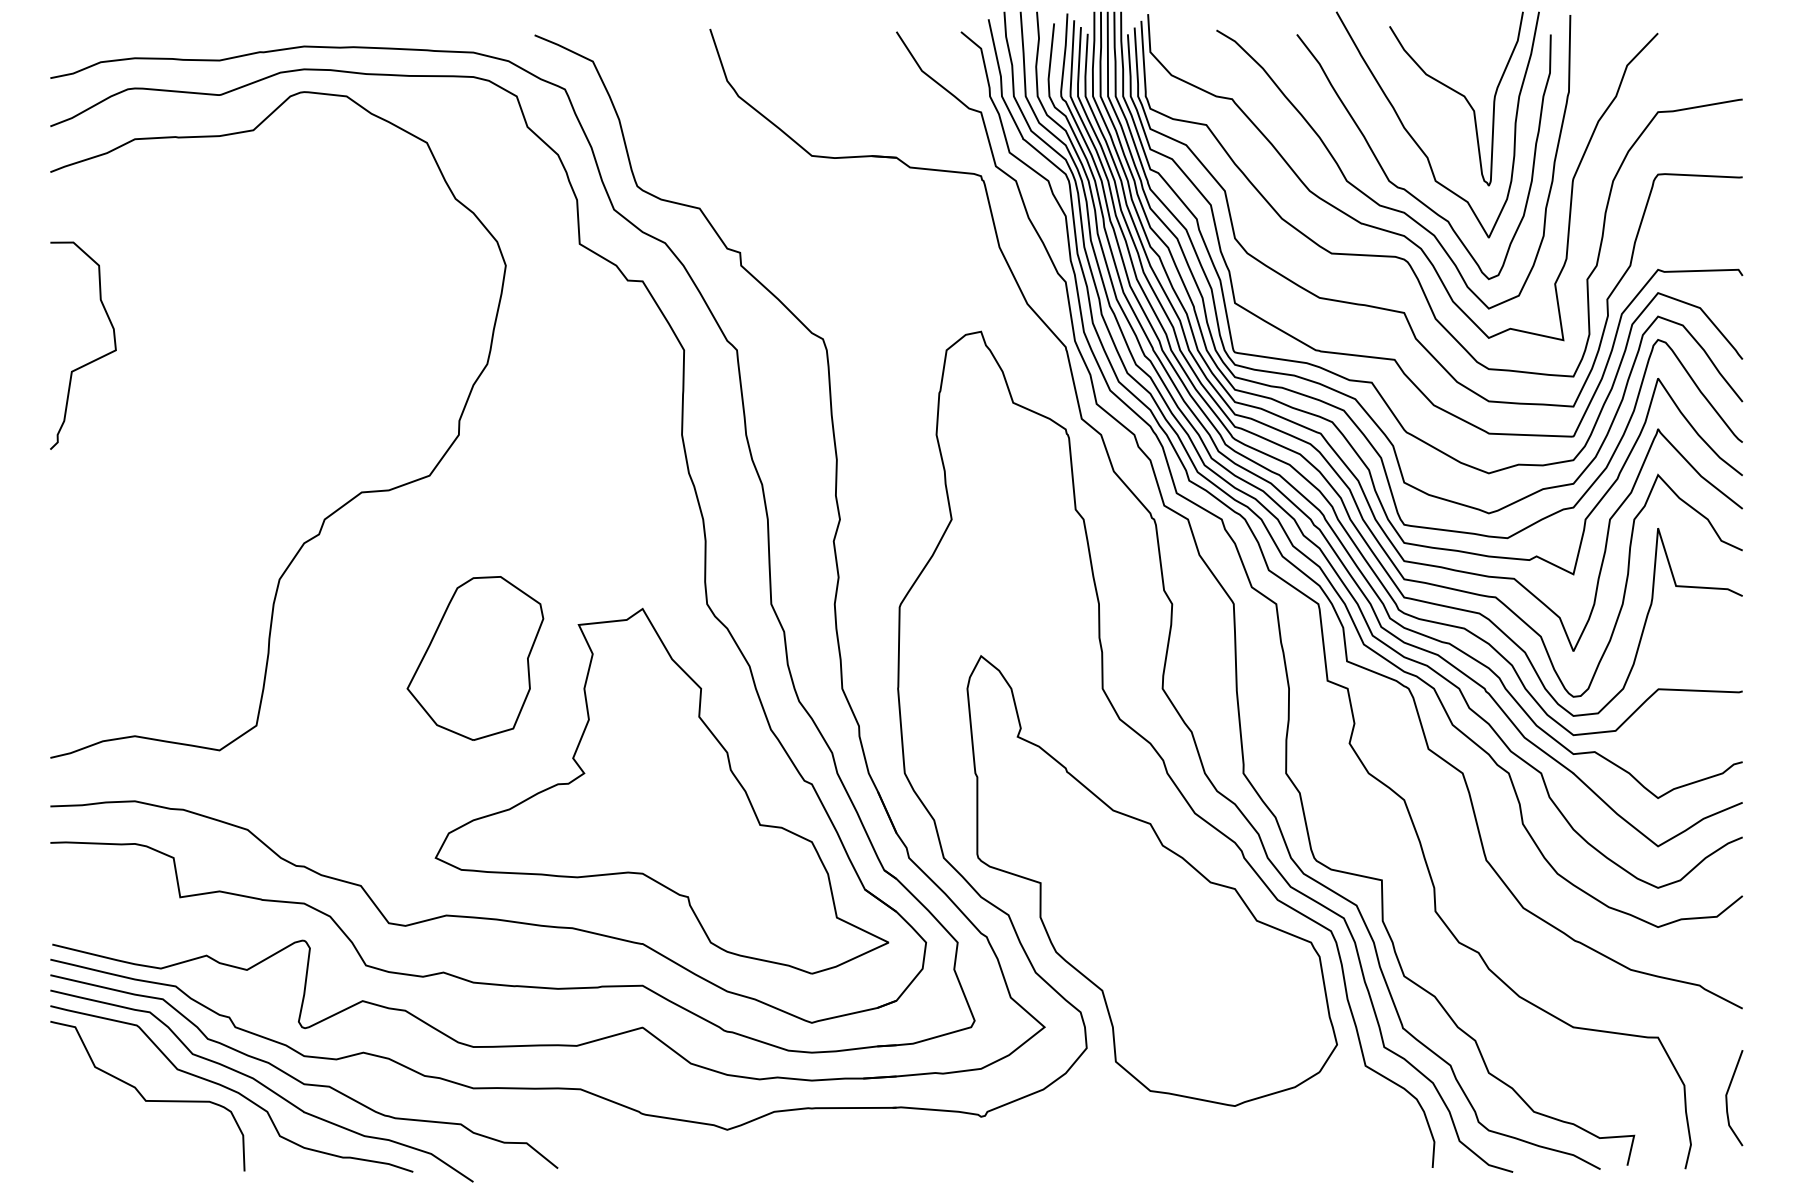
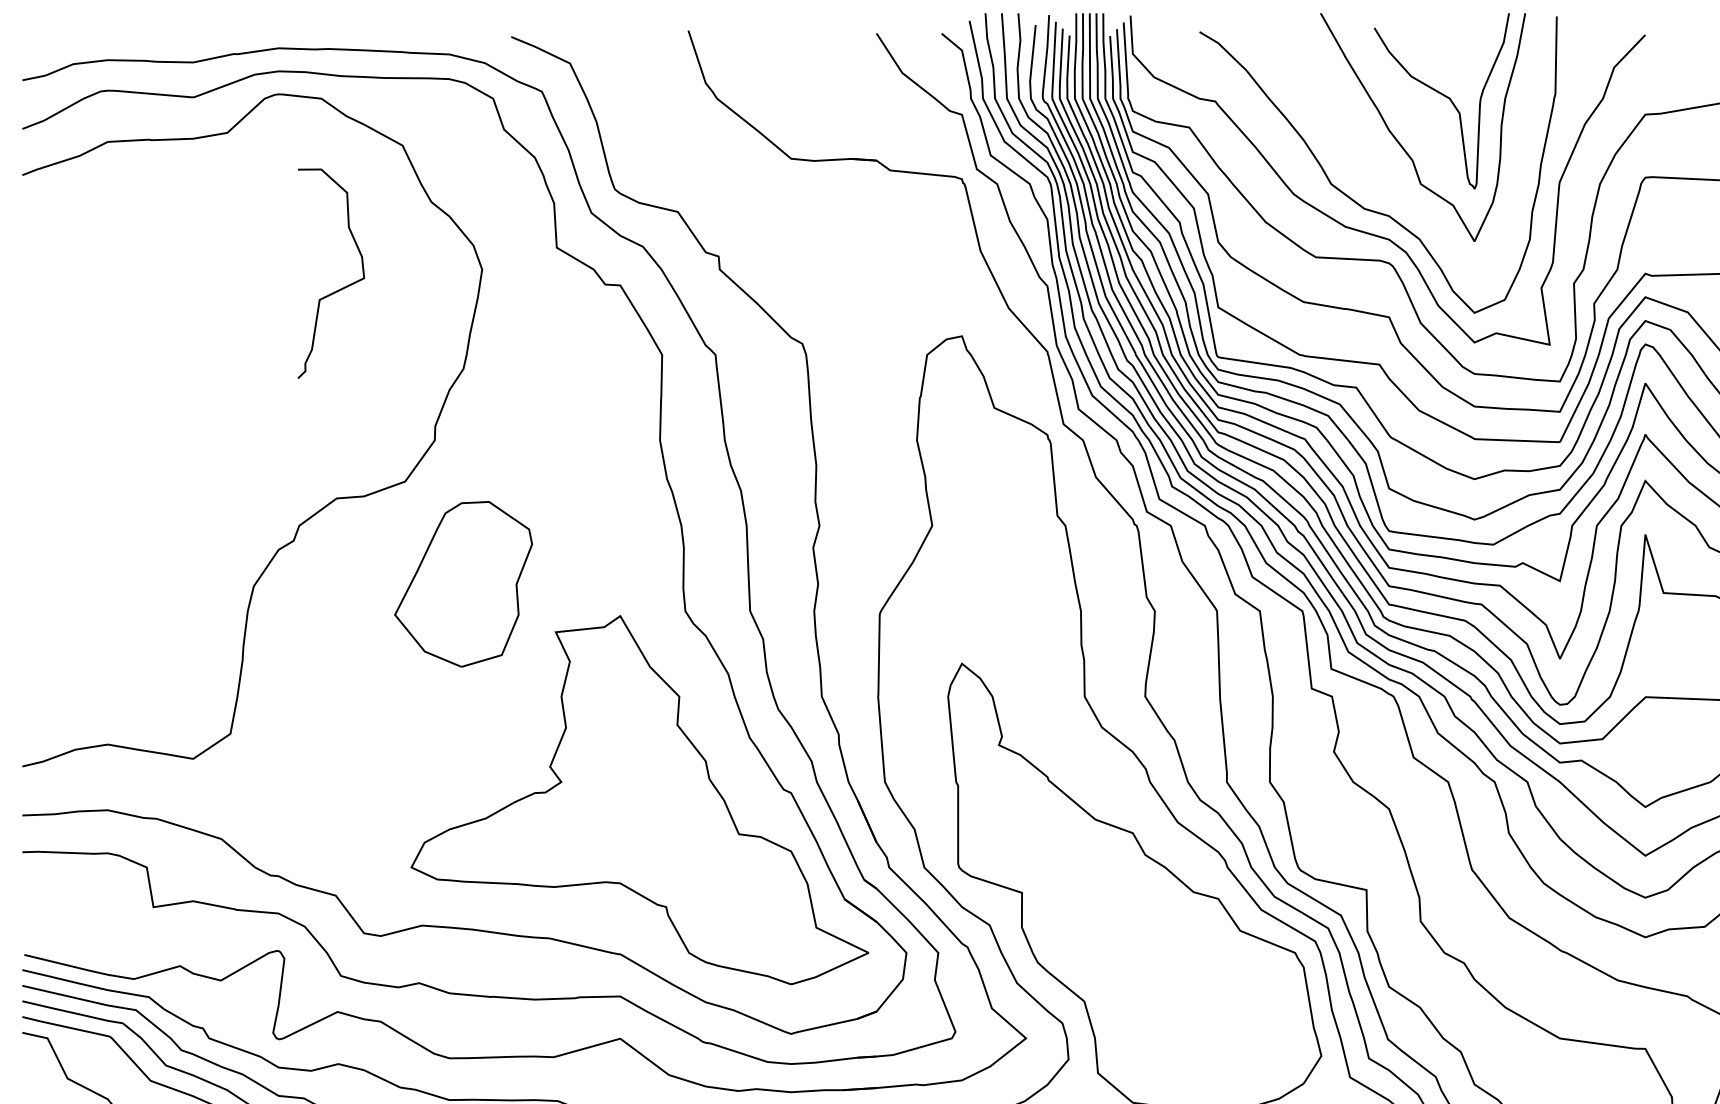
curve: (1406, 189) -> (1391, 192), removed
curve: (90, 361) -> (338, 289), moved
part: (475, 658) -> (463, 584), moved

